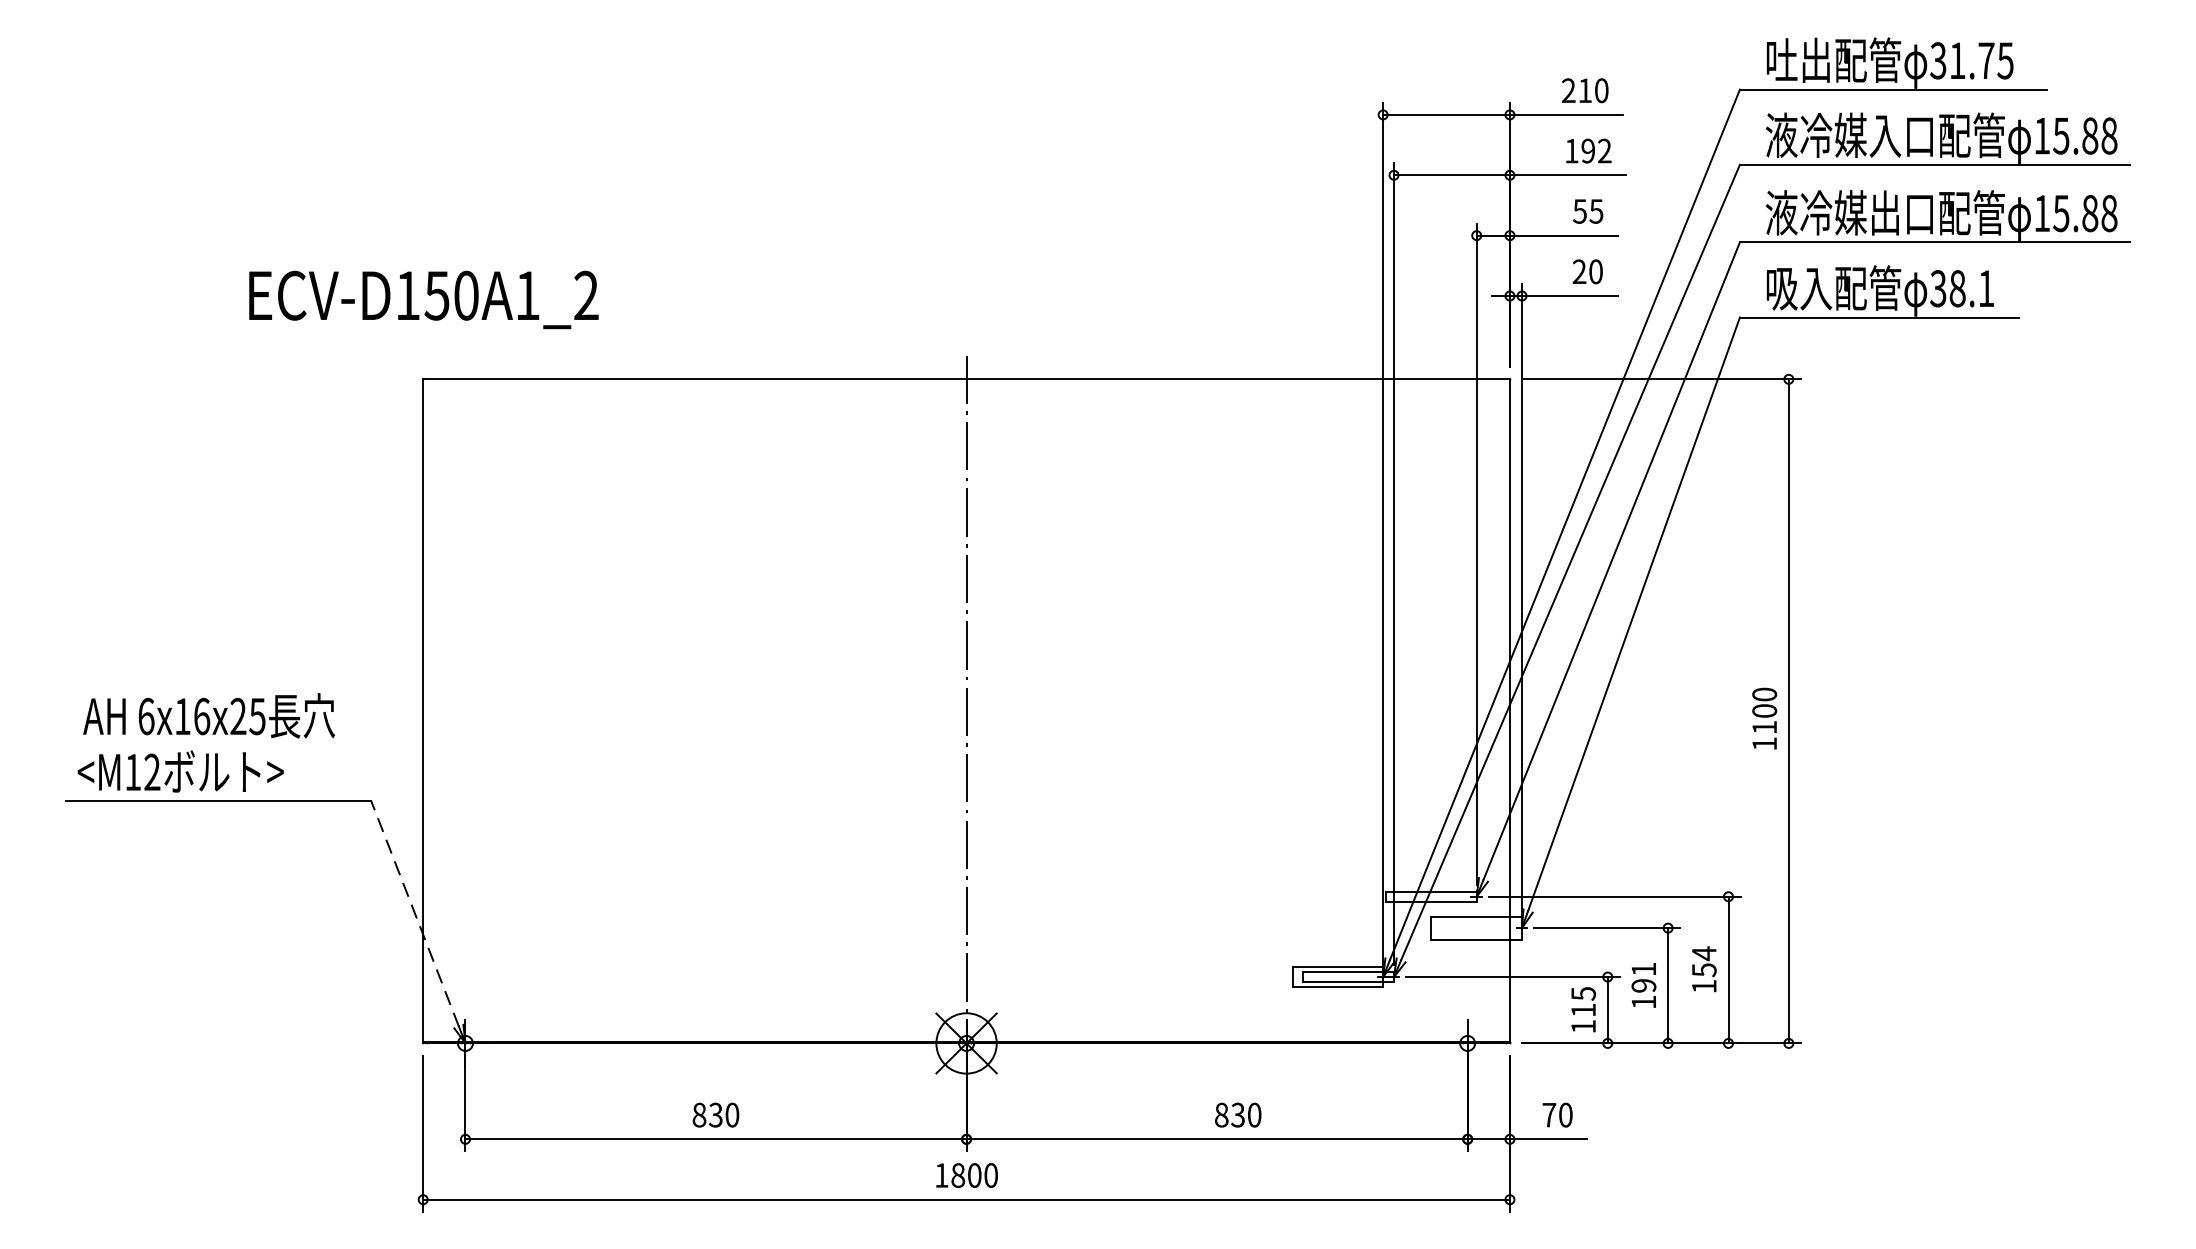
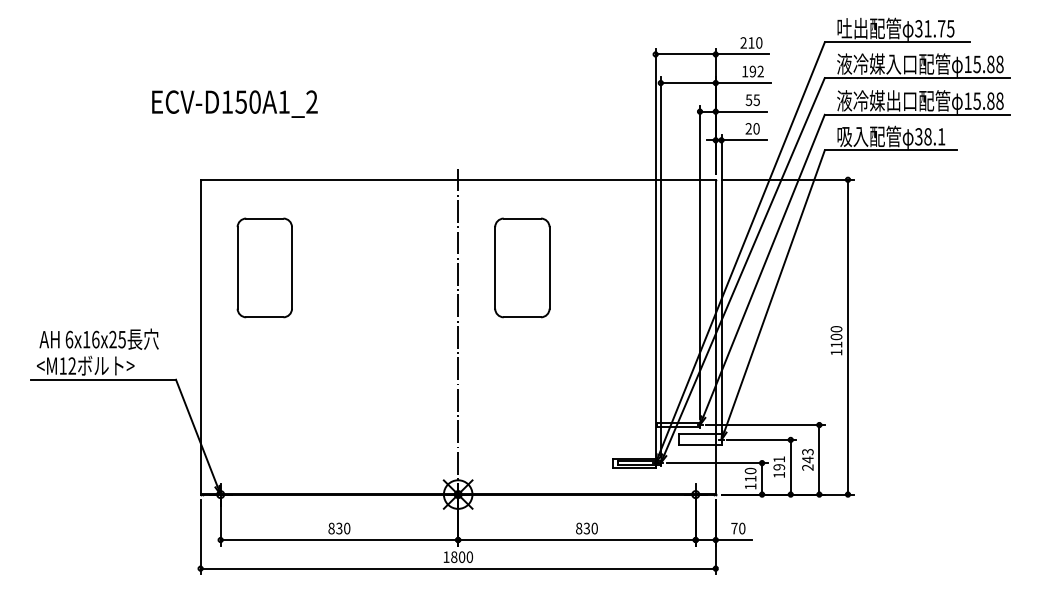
text: (422, 298) -> (234, 103), moved
part: (557, 564) -> (264, 267), added
part: (1102, 564) -> (522, 267), added
line: (414, 912) -> (196, 432), dashed -> solid
text: (1703, 969) -> (807, 459), 154 -> 243
text: (1583, 992) -> (750, 470), 115 -> 110

